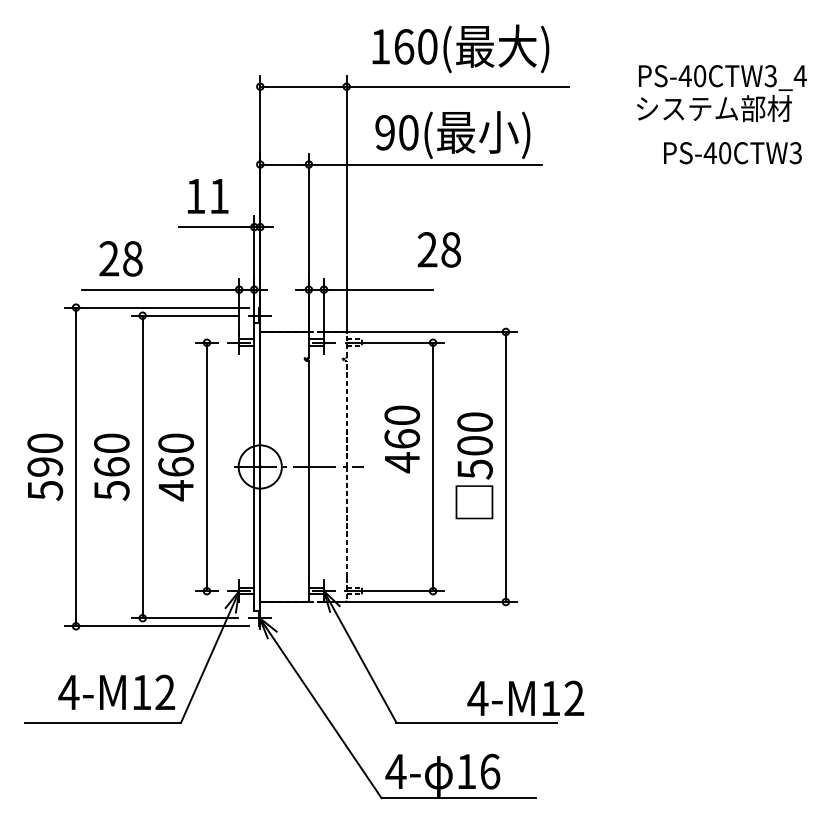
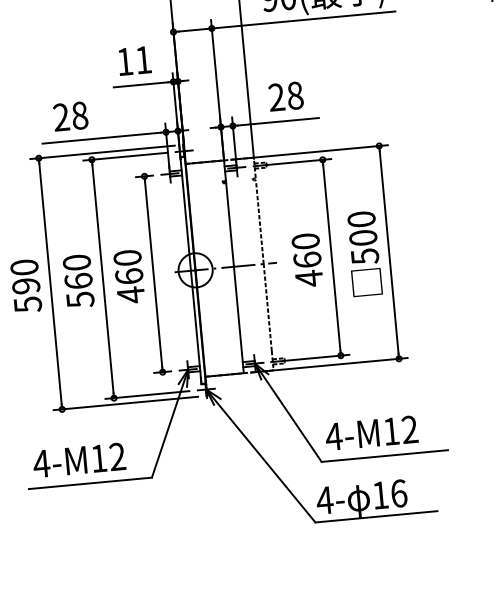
text: (438, 249) -> (285, 96), moved
text: (402, 439) -> (307, 260), moved
text: (116, 691) -> (79, 459), moved
text: (525, 697) -> (371, 432), moved

